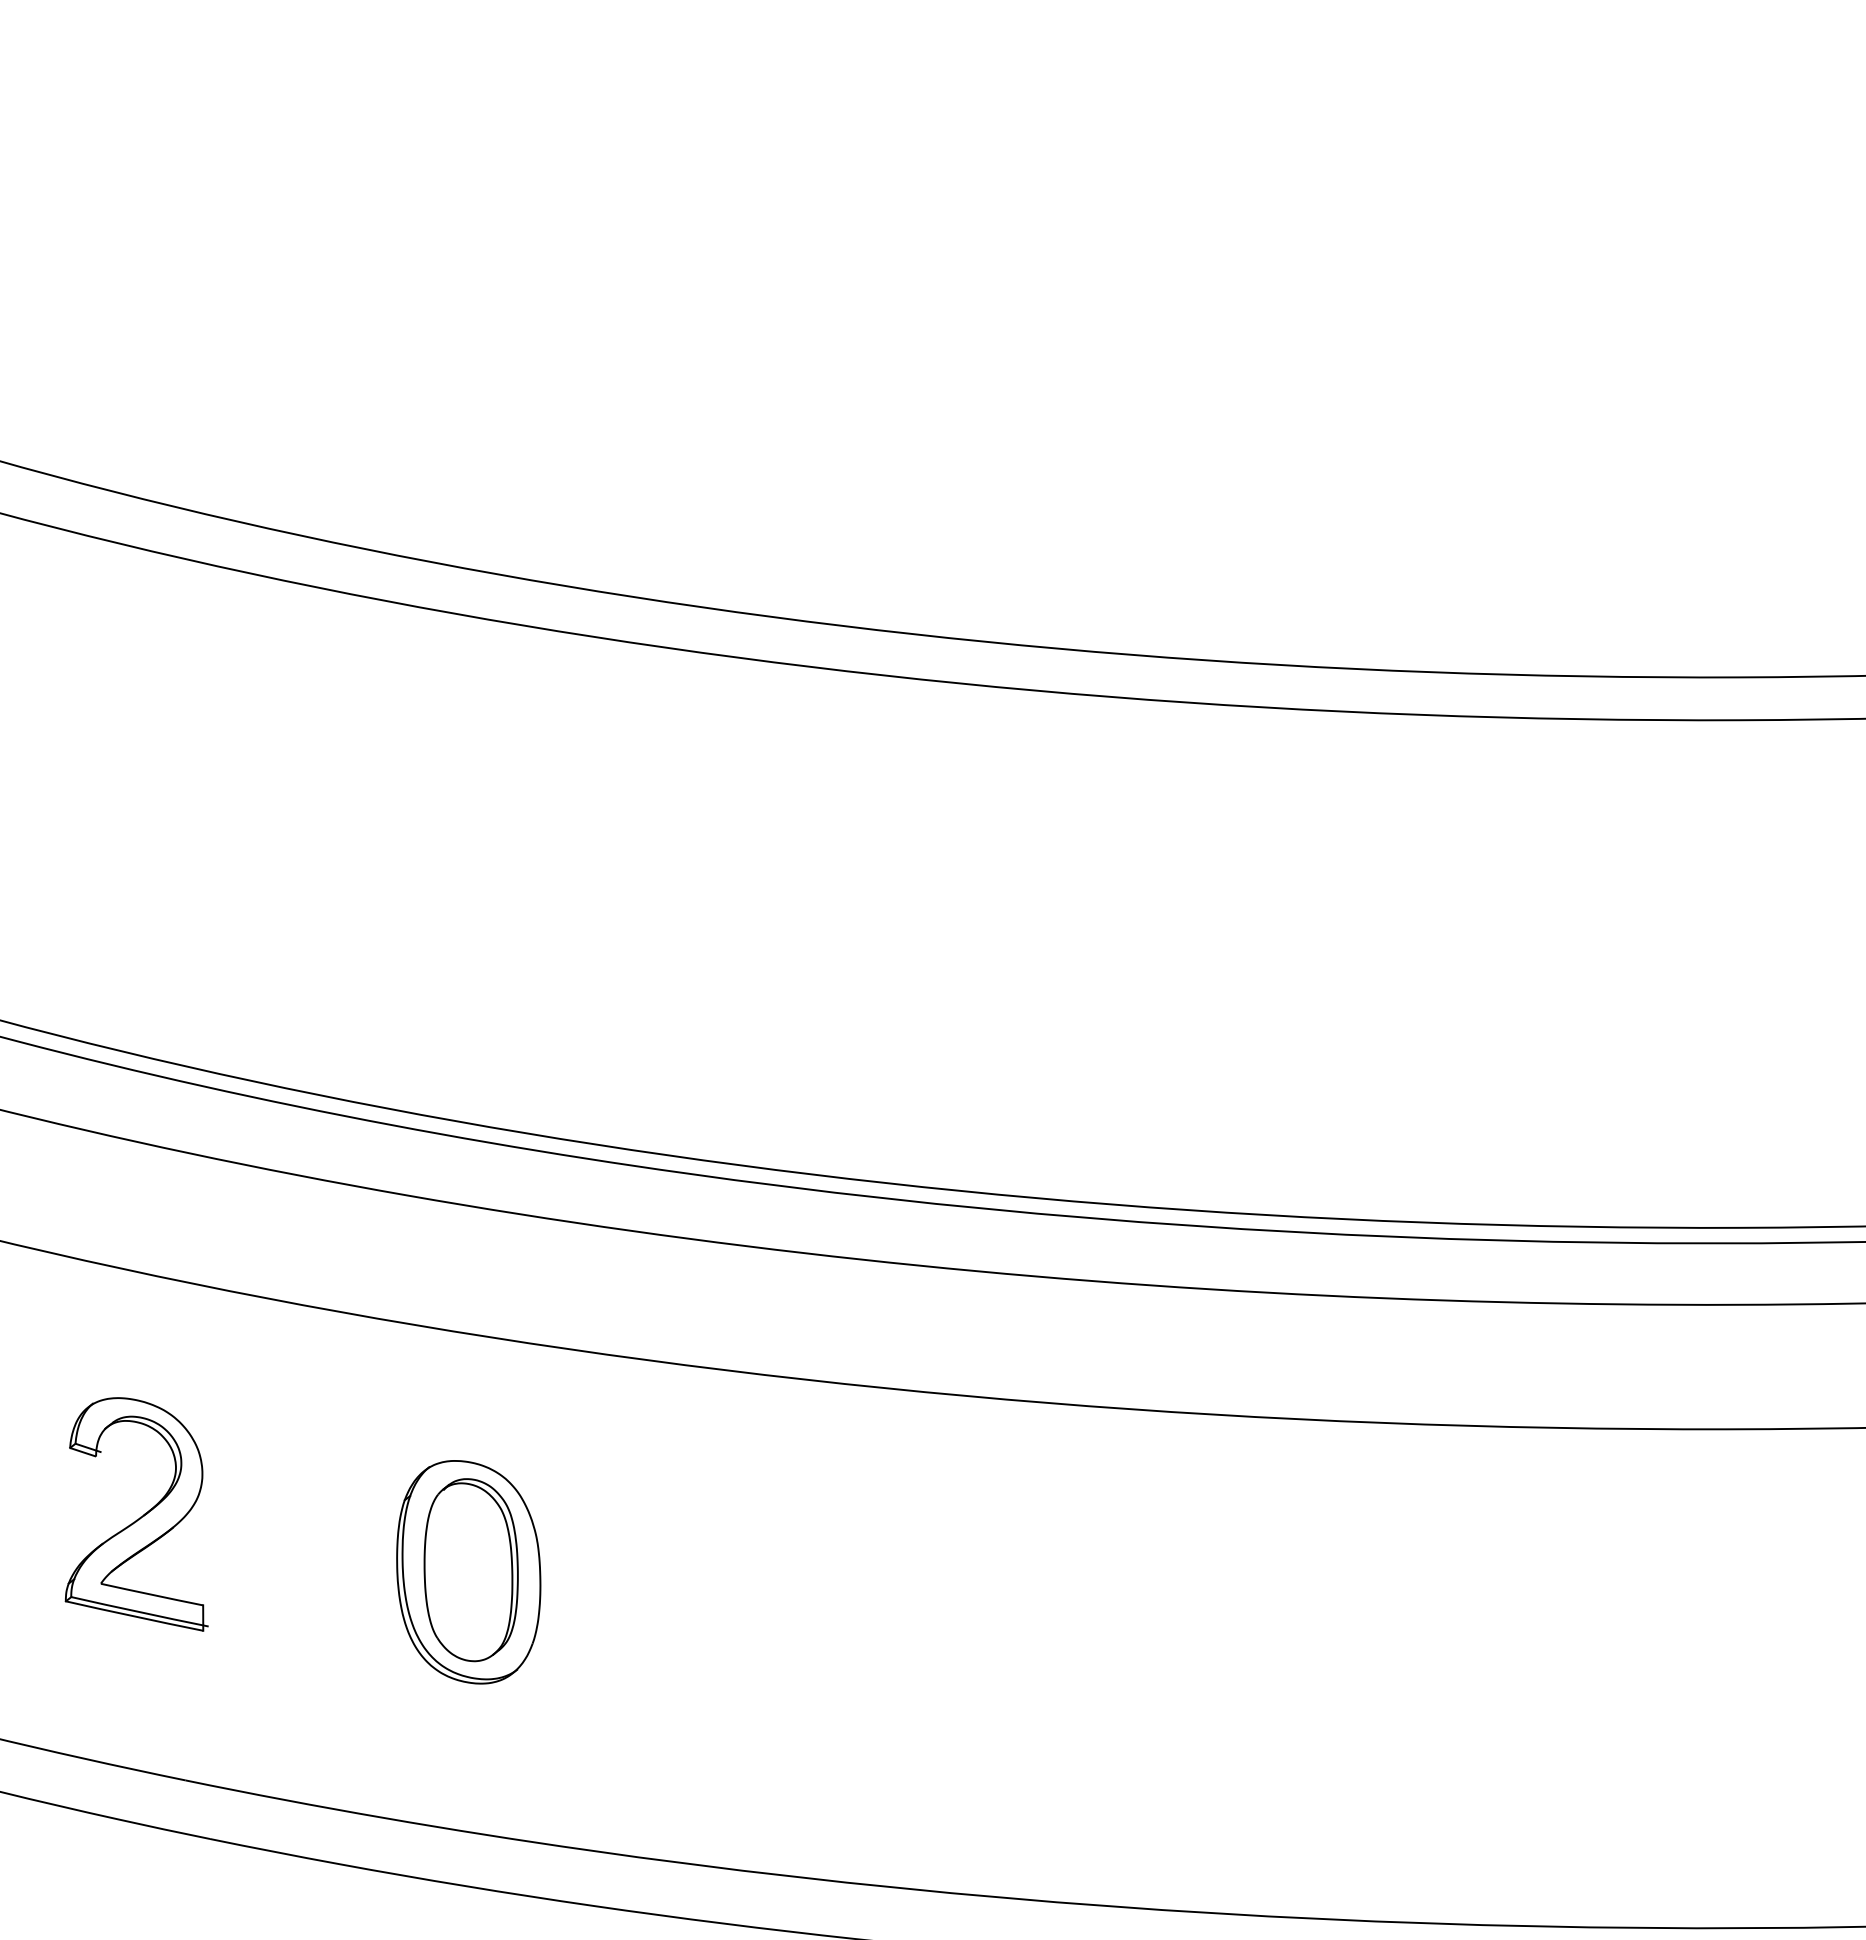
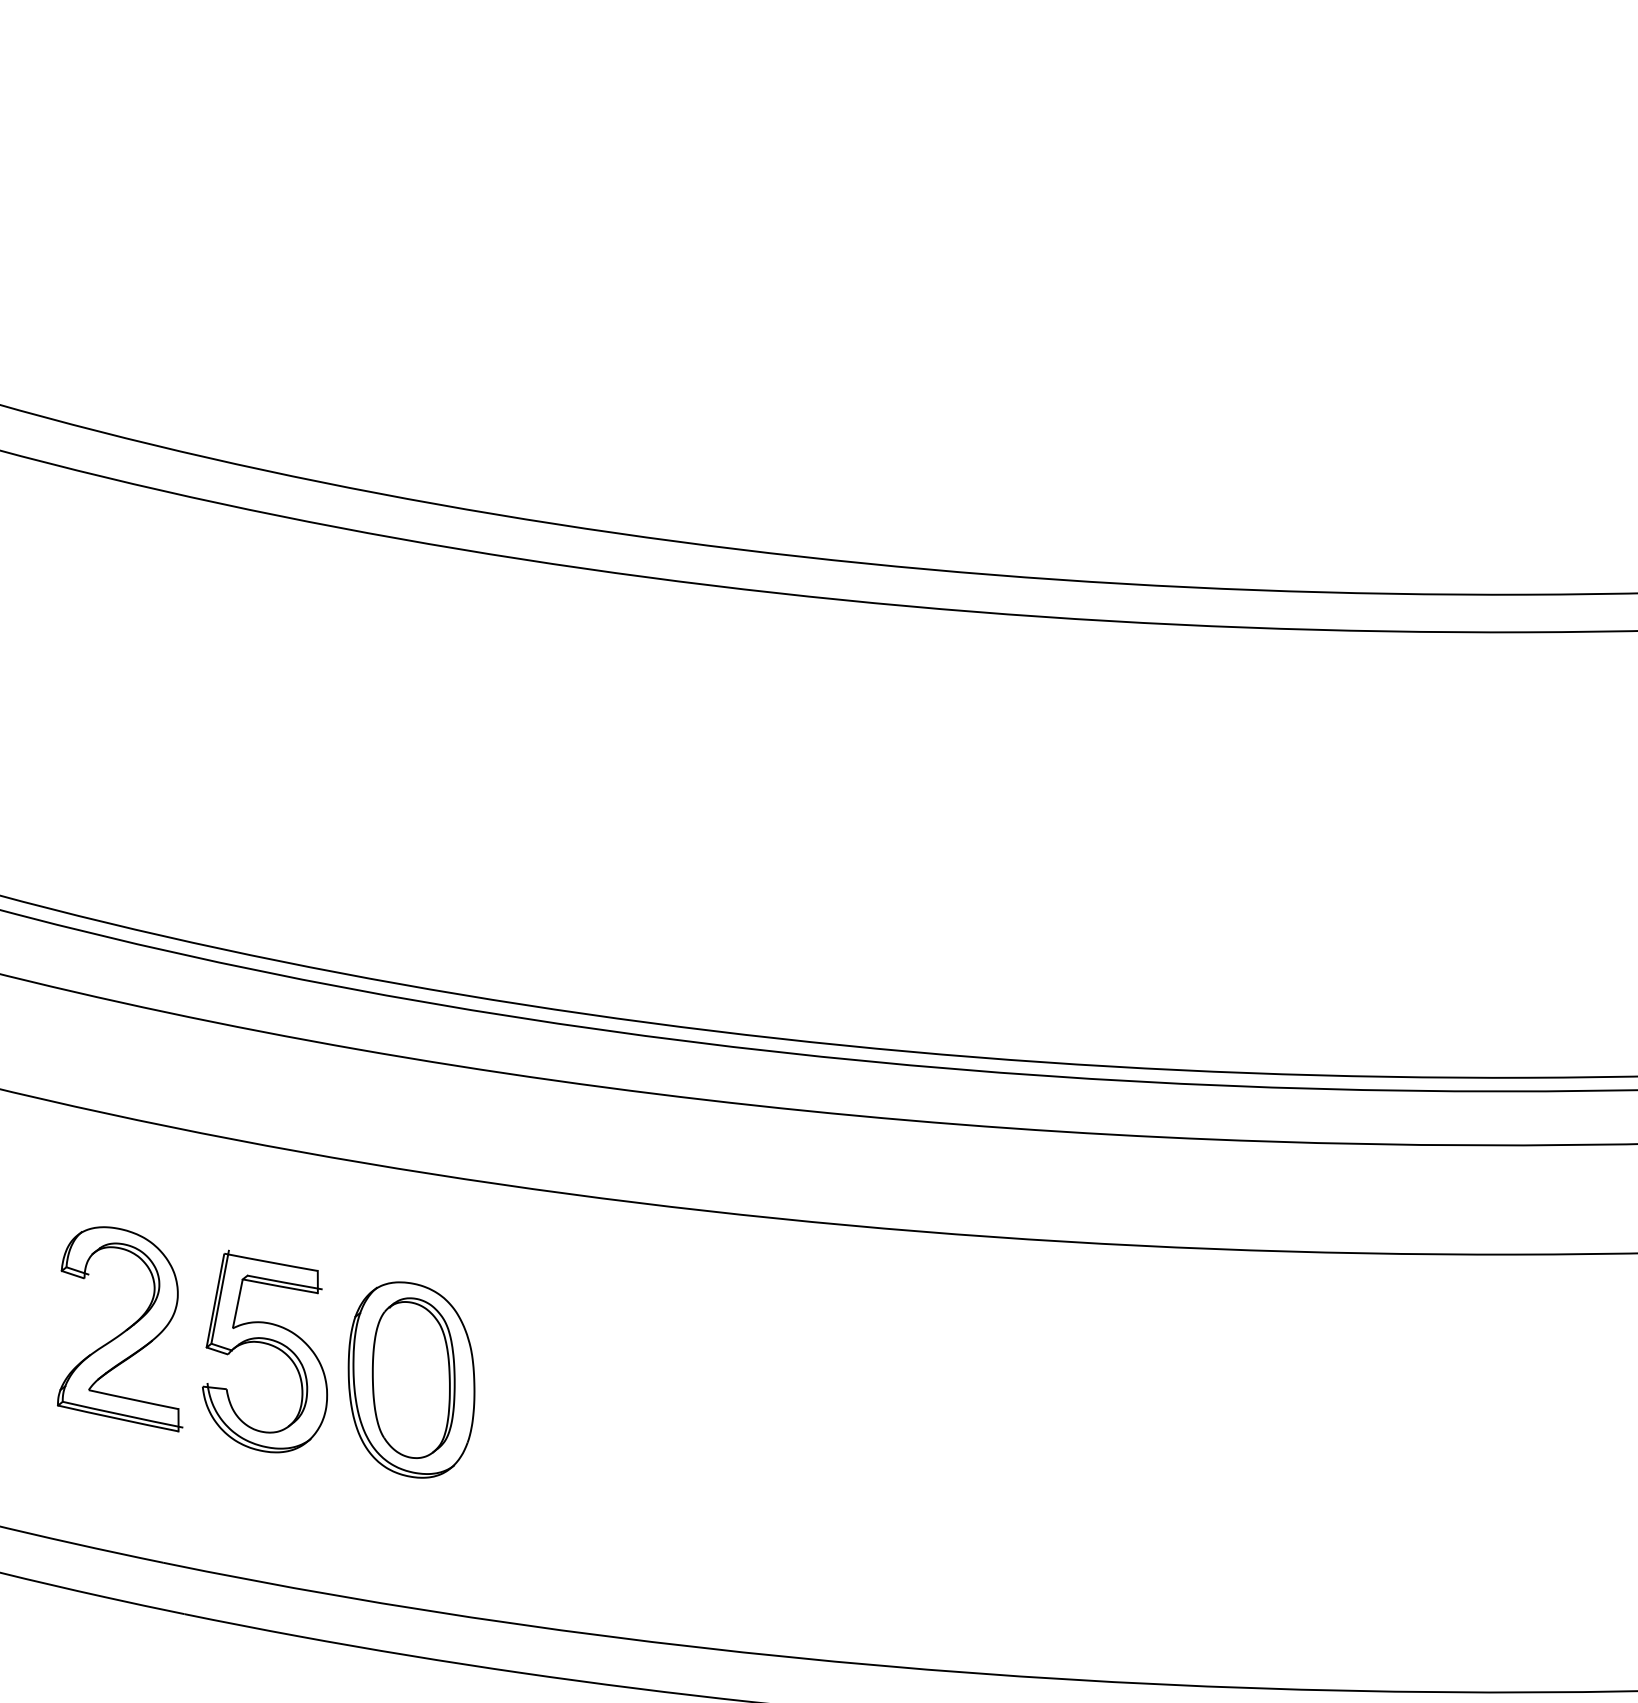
part: (301, 1531) -> (264, 1344), added

